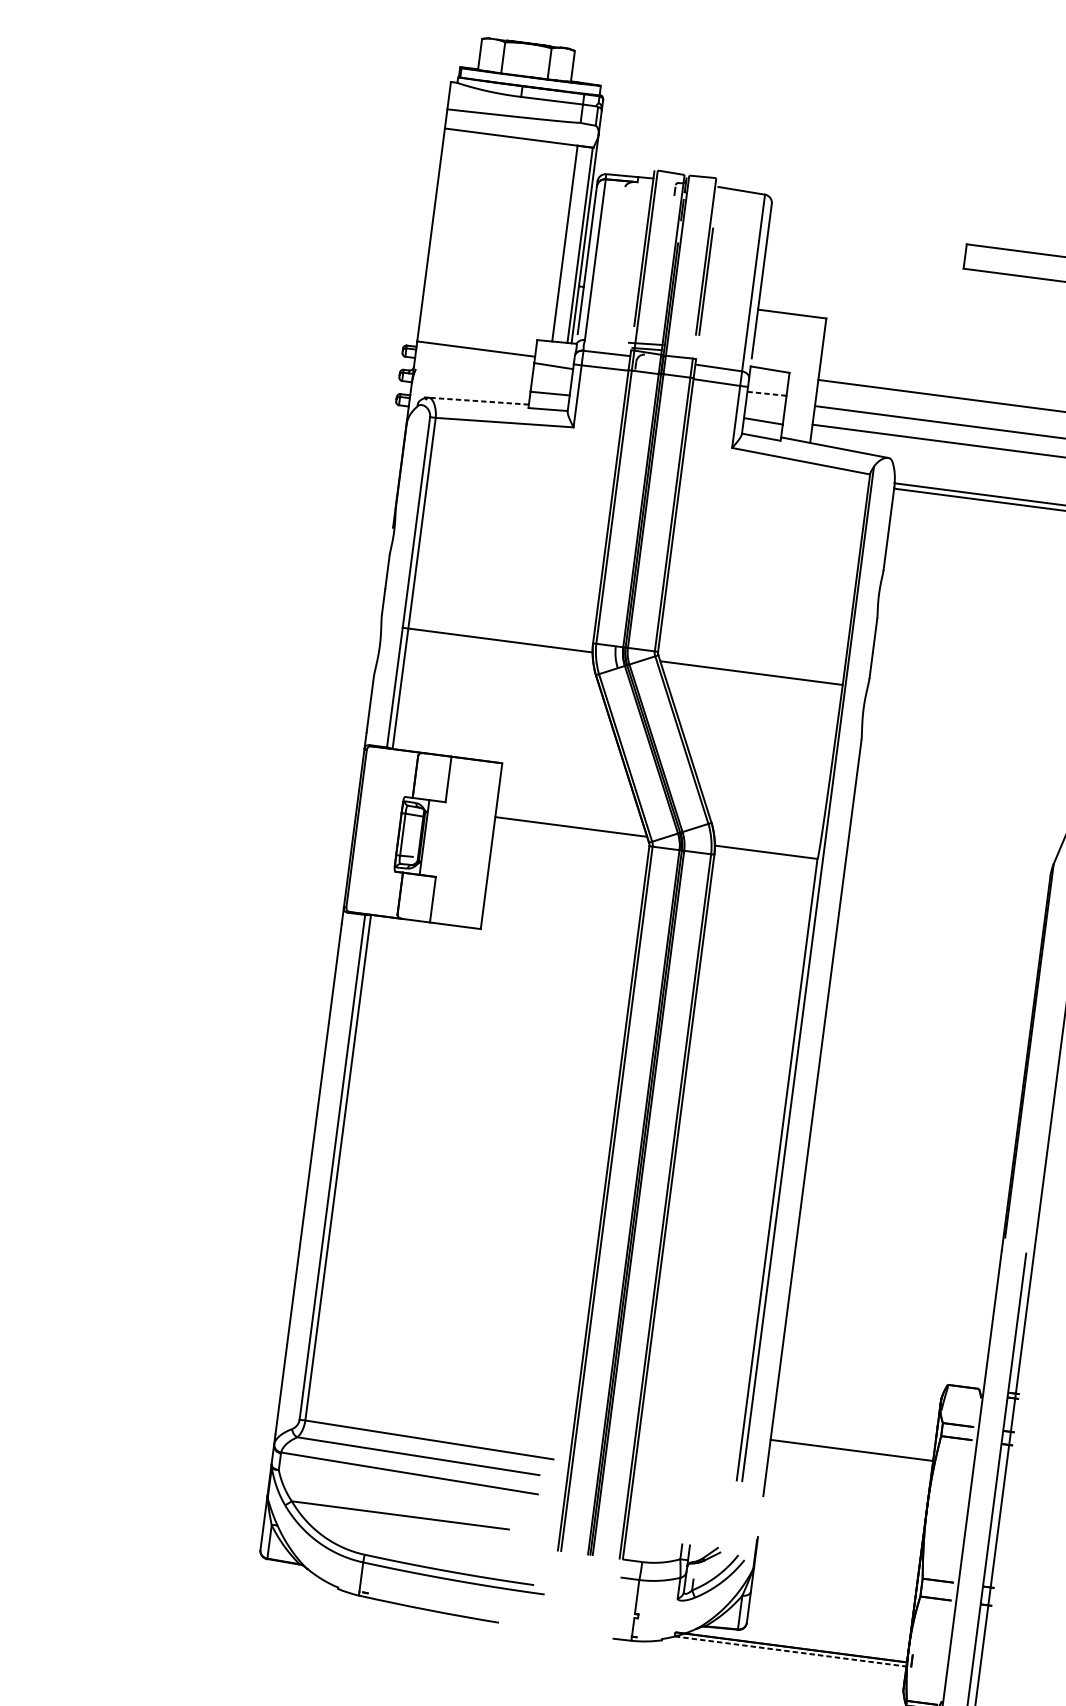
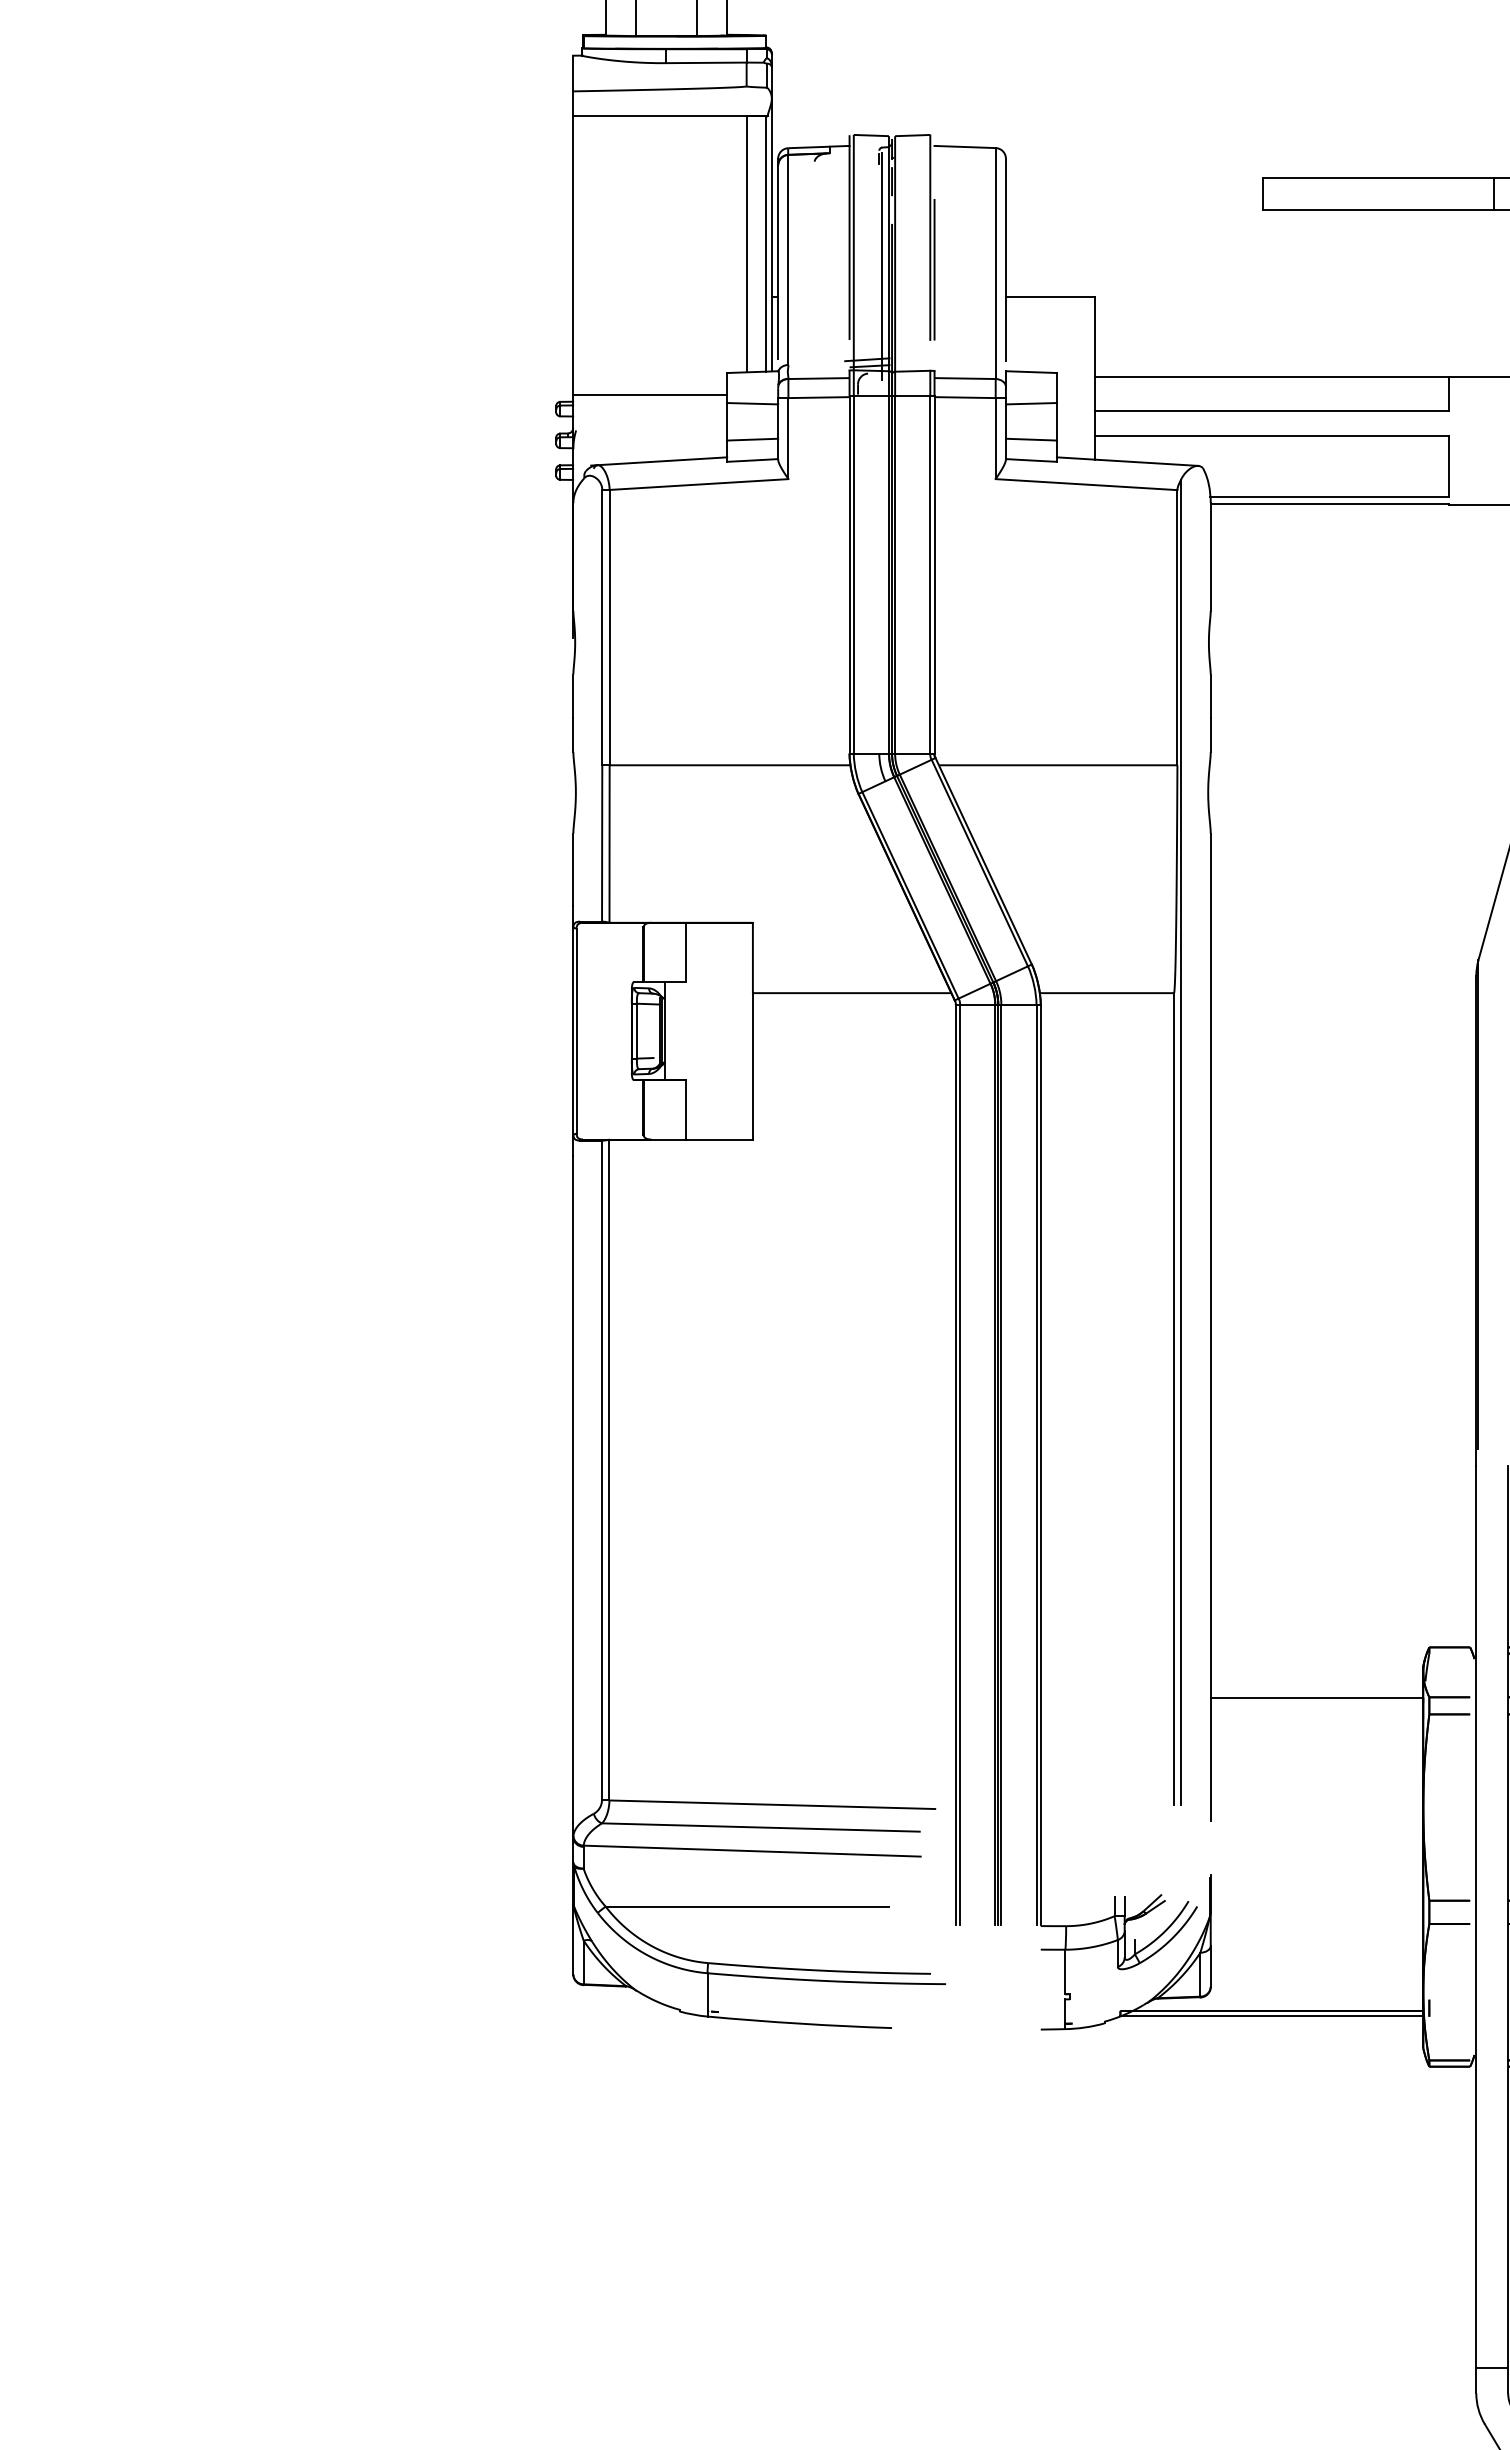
line: (666, 274) -> (882, 266), added
line: (767, 393) -> (1031, 403), dashed -> solid
line: (475, 400) -> (658, 461), dashed -> solid
line: (851, 1450) -> (1316, 1697), moved
line: (791, 1651) -> (1272, 2016), dashed -> solid

